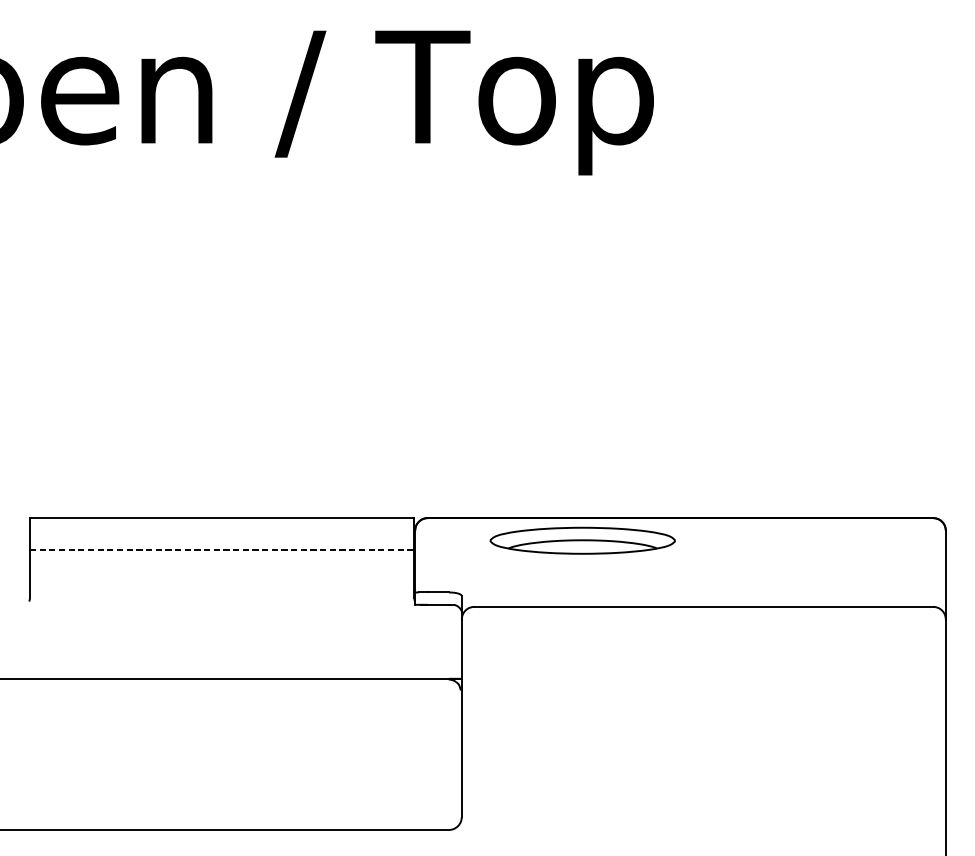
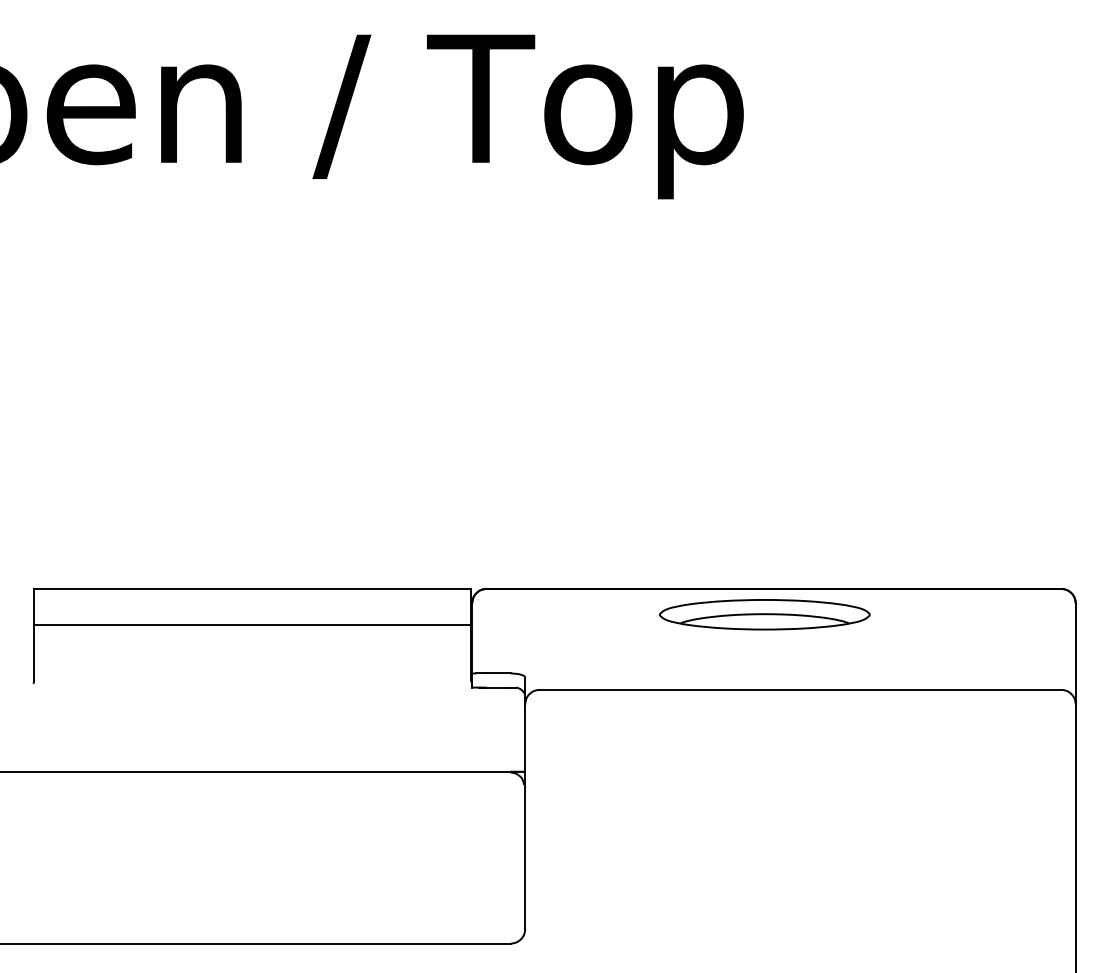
part: (582, 540) -> (764, 614), moved
line: (221, 550) -> (252, 625), dashed -> solid

